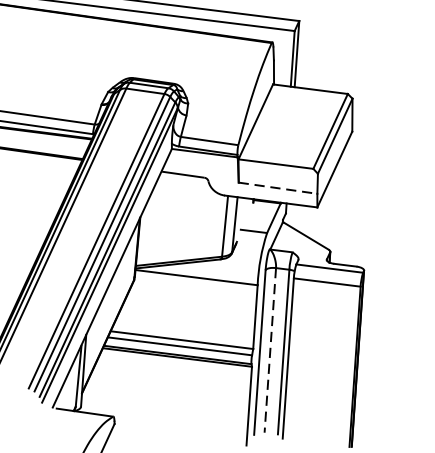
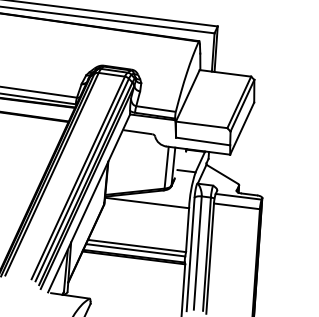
line: (278, 188) -> (203, 141), dashed -> solid
line: (269, 351) -> (197, 253), dashed -> solid

